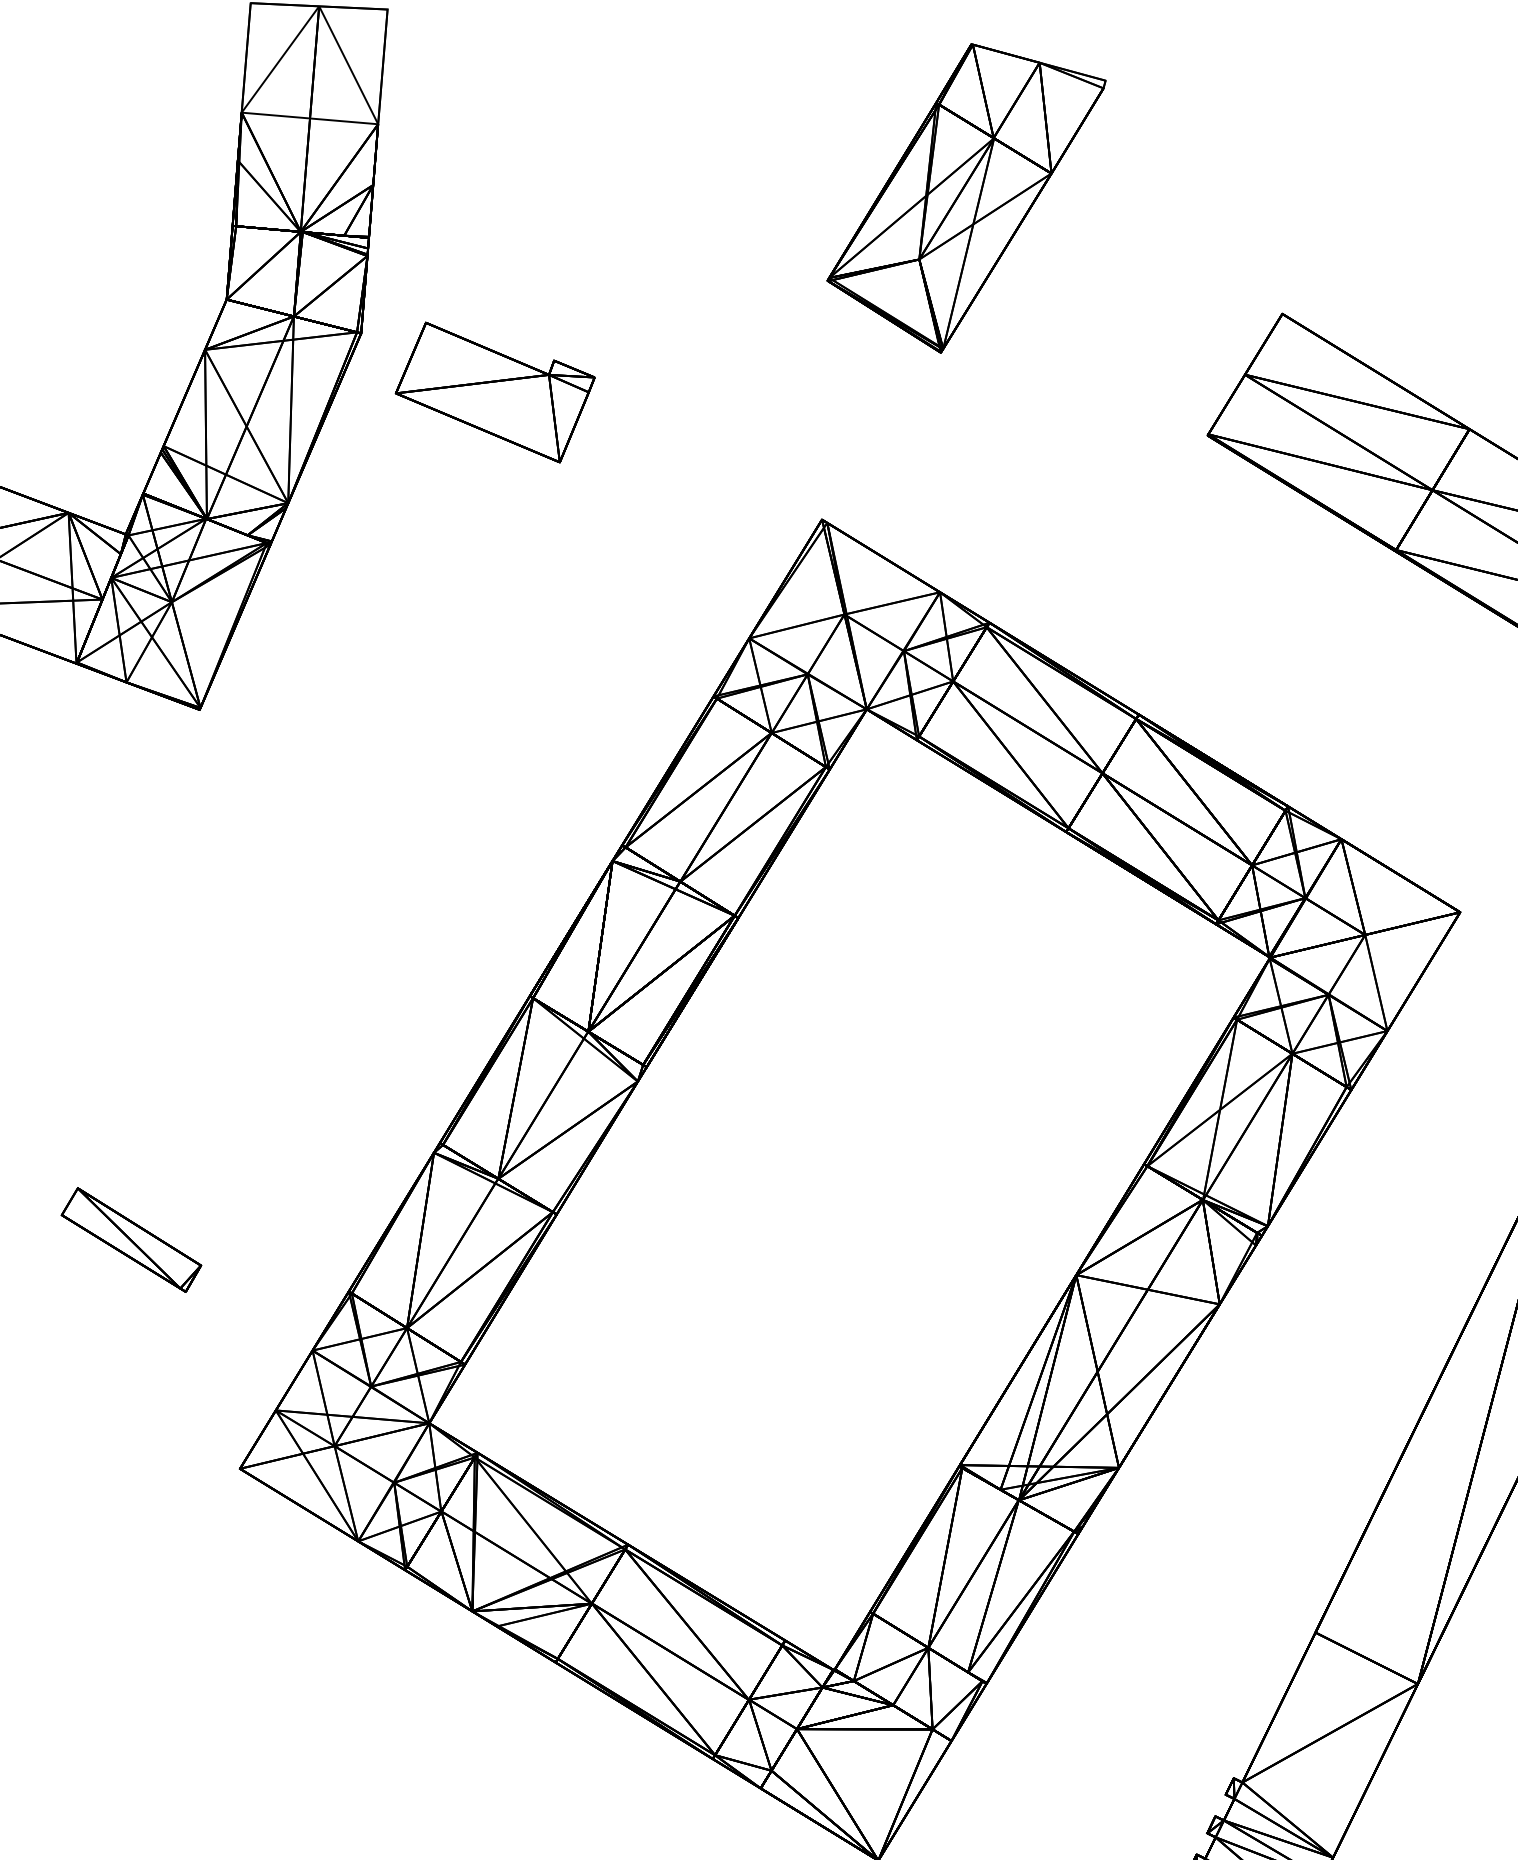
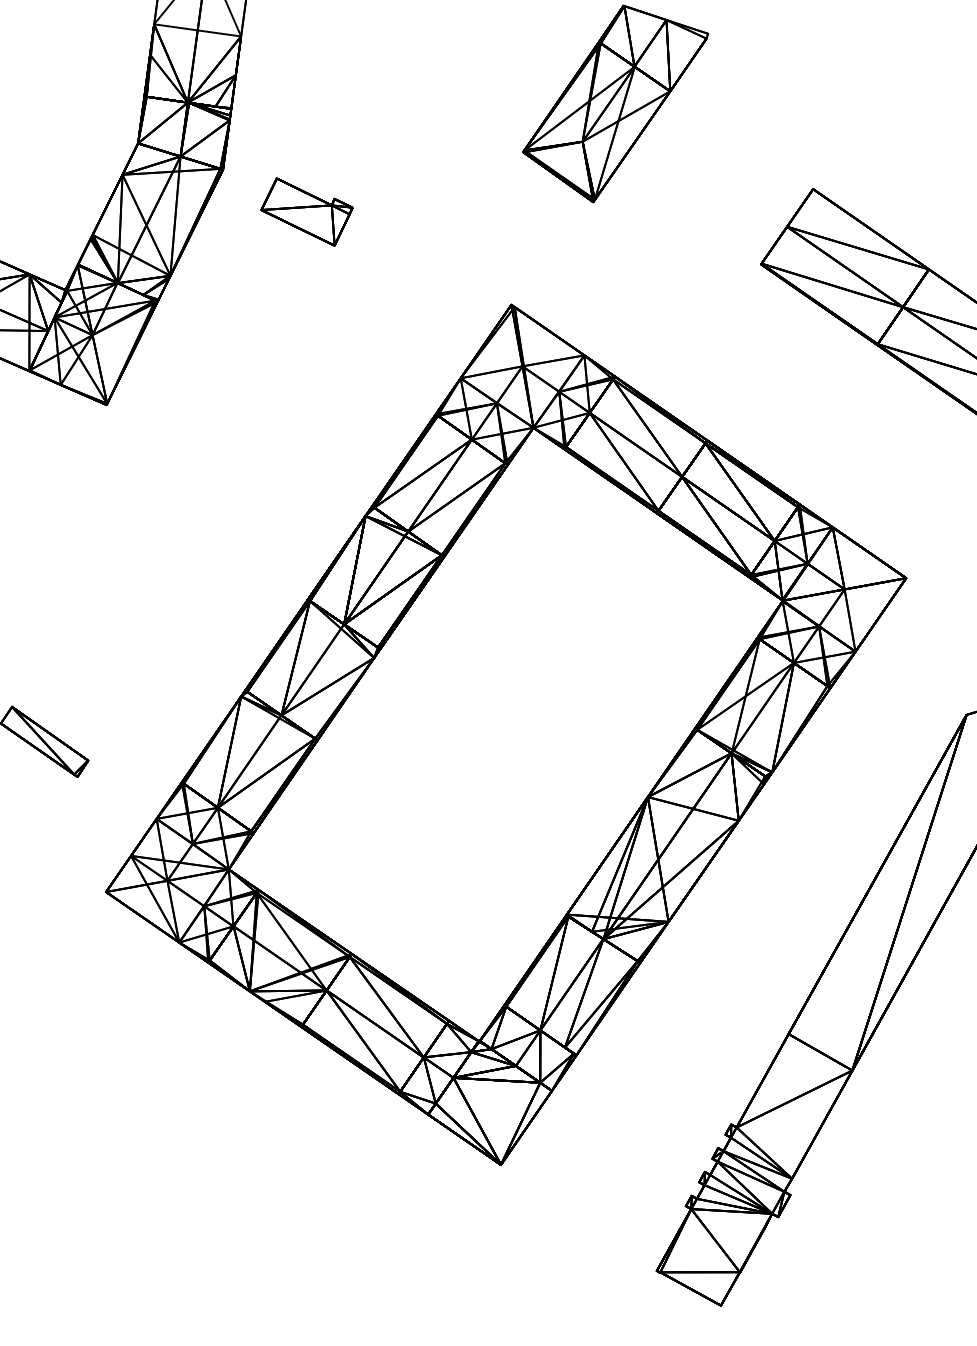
part: (494, 391) -> (306, 211), size x0.71

